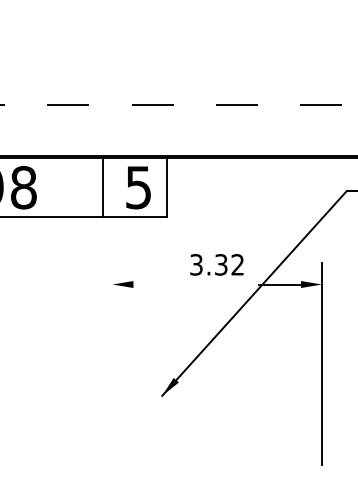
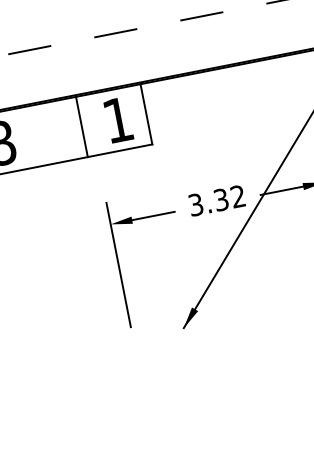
text: (138, 187) -> (117, 120), 5 -> 1
text: (216, 264) -> (216, 200), moved
line: (154, 284) -> (153, 215), added
line: (112, 324) -> (118, 265), added

